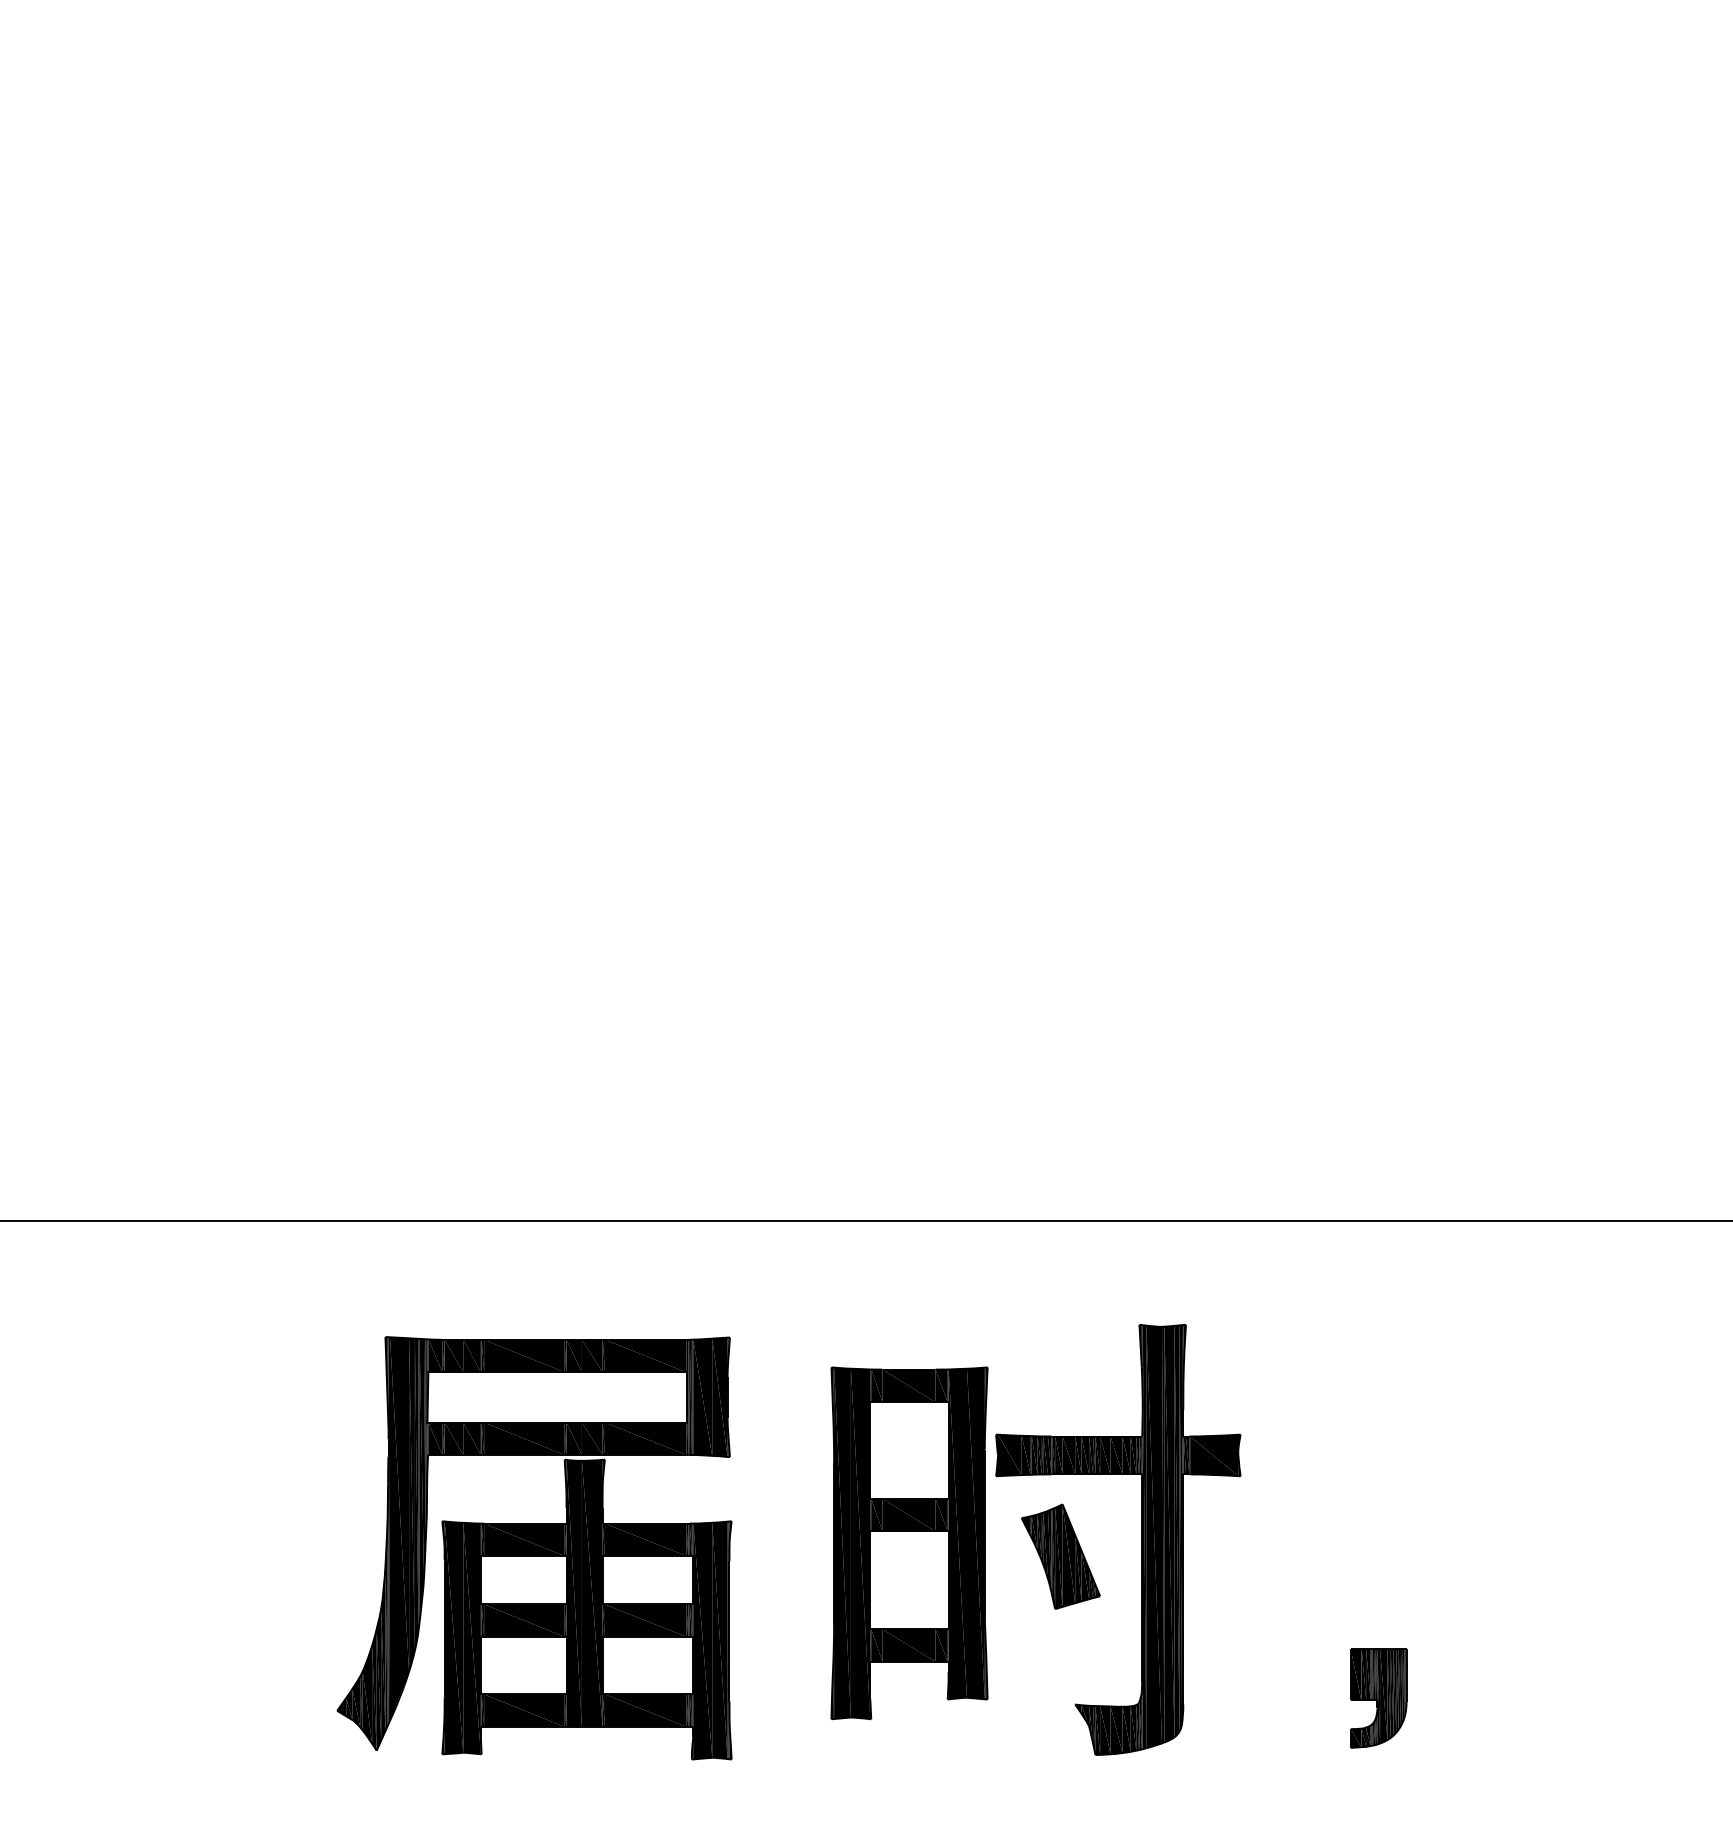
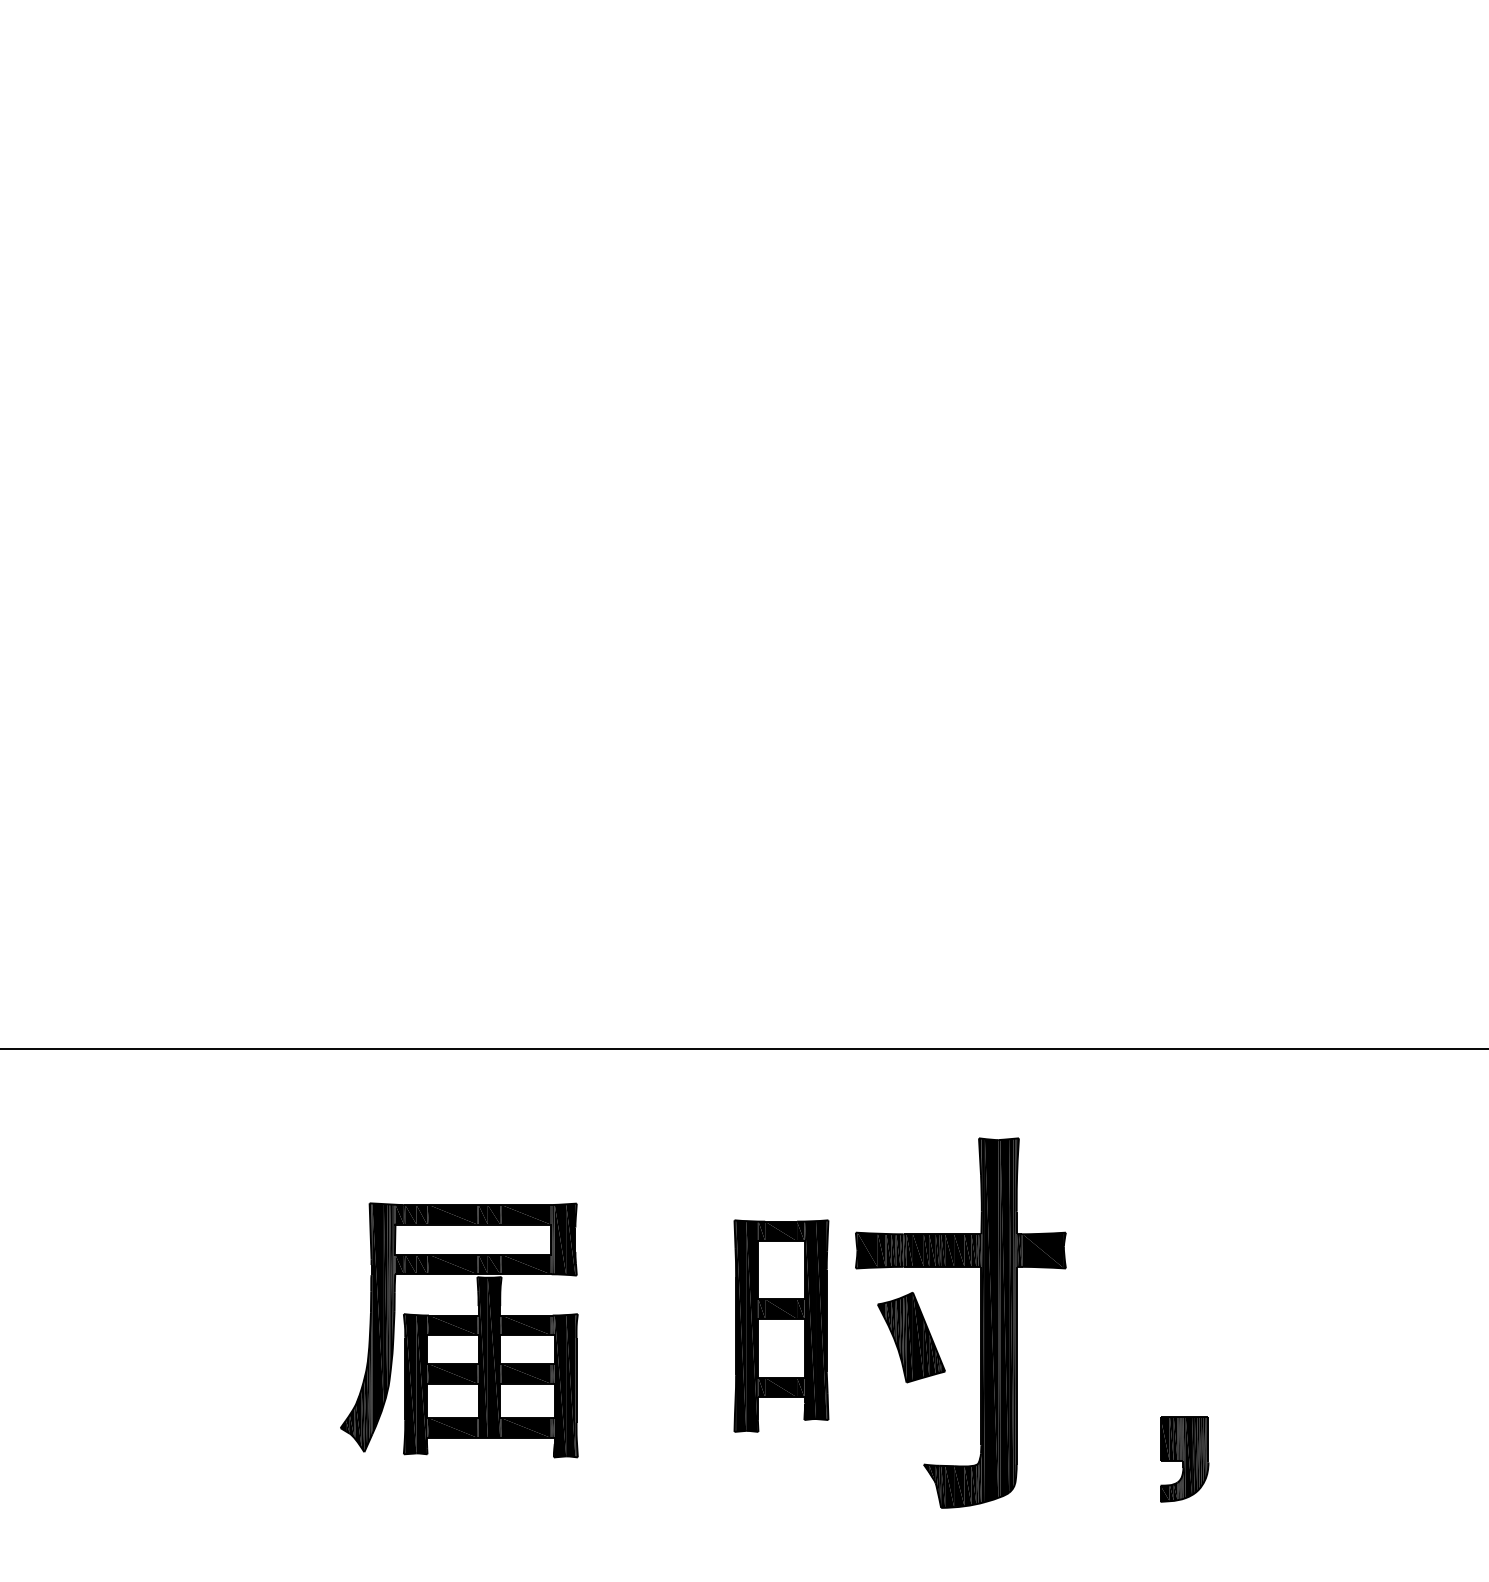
part: (909, 1543) -> (781, 1326), size x0.7
part: (534, 1548) -> (459, 1330), size x0.7

